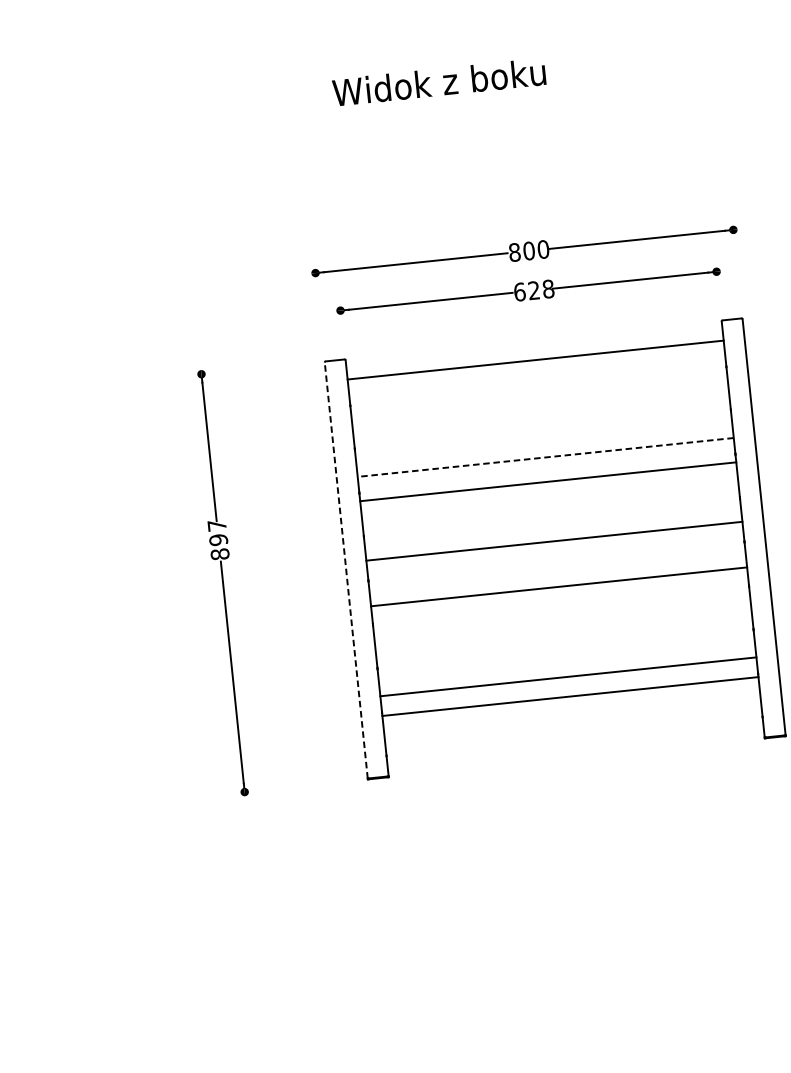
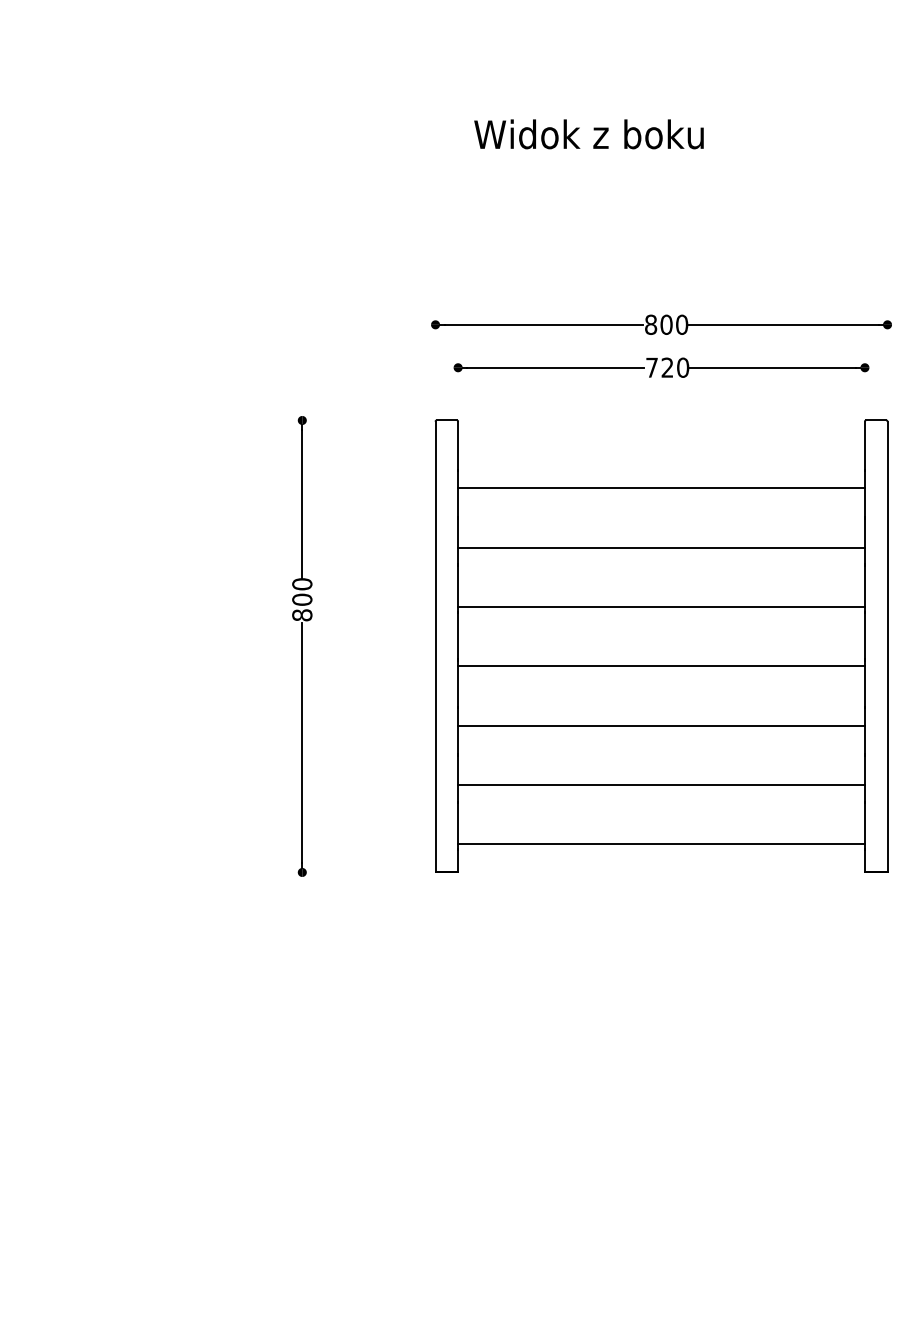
text: (534, 290) -> (667, 367), 628 -> 720
line: (535, 360) -> (661, 488), moved
line: (545, 457) -> (661, 547), dashed -> solid
line: (548, 481) -> (661, 606), moved
text: (218, 532) -> (302, 591), 897 -> 800
line: (554, 541) -> (661, 666), moved
line: (346, 570) -> (435, 646), dashed -> solid
line: (559, 586) -> (661, 725), moved
line: (570, 696) -> (661, 844), moved

